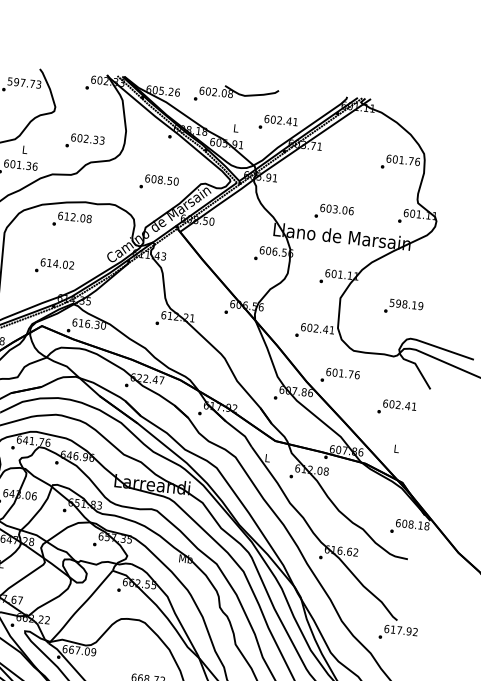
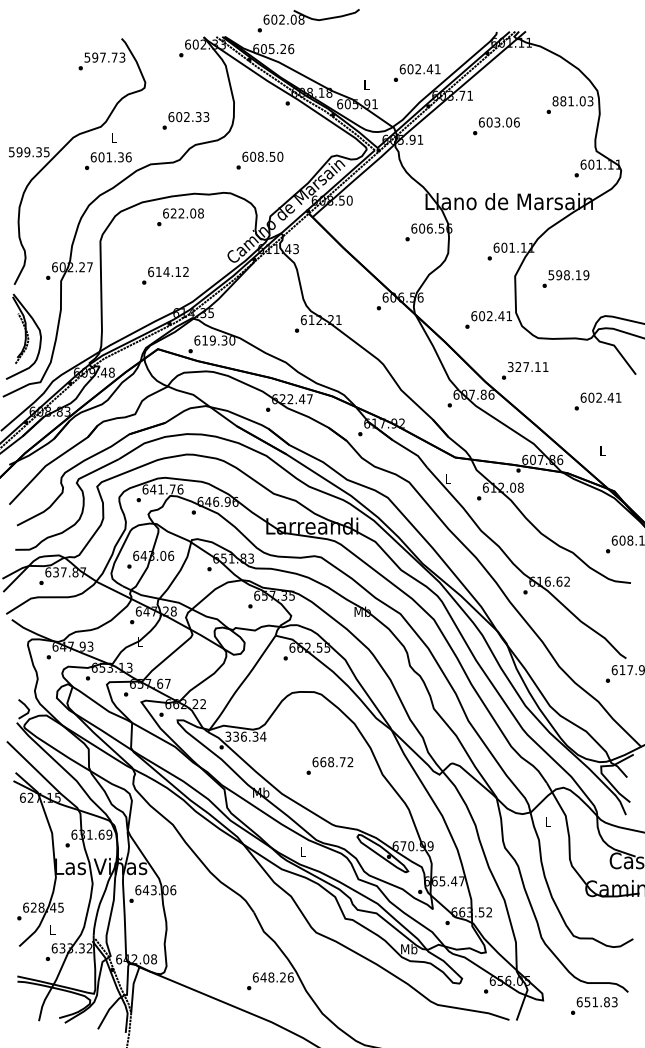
part: (236, 95) -> (308, 20), moved
text: (402, 160) -> (572, 101), 601.76 -> 881.03
text: (158, 182) -> (259, 160), moved
text: (334, 212) -> (496, 126), moved
text: (66, 216) -> (173, 213), 612.08 -> 622.08
text: (65, 265) -> (178, 272), 614.02 -> 614.12
text: (403, 306) -> (565, 278), moved
text: (87, 323) -> (212, 340), 616.30 -> 619.30
text: (342, 373) -> (527, 367), 601.76 -> 327.11
text: (79, 650) -> (245, 736), 667.09 -> 336.34

